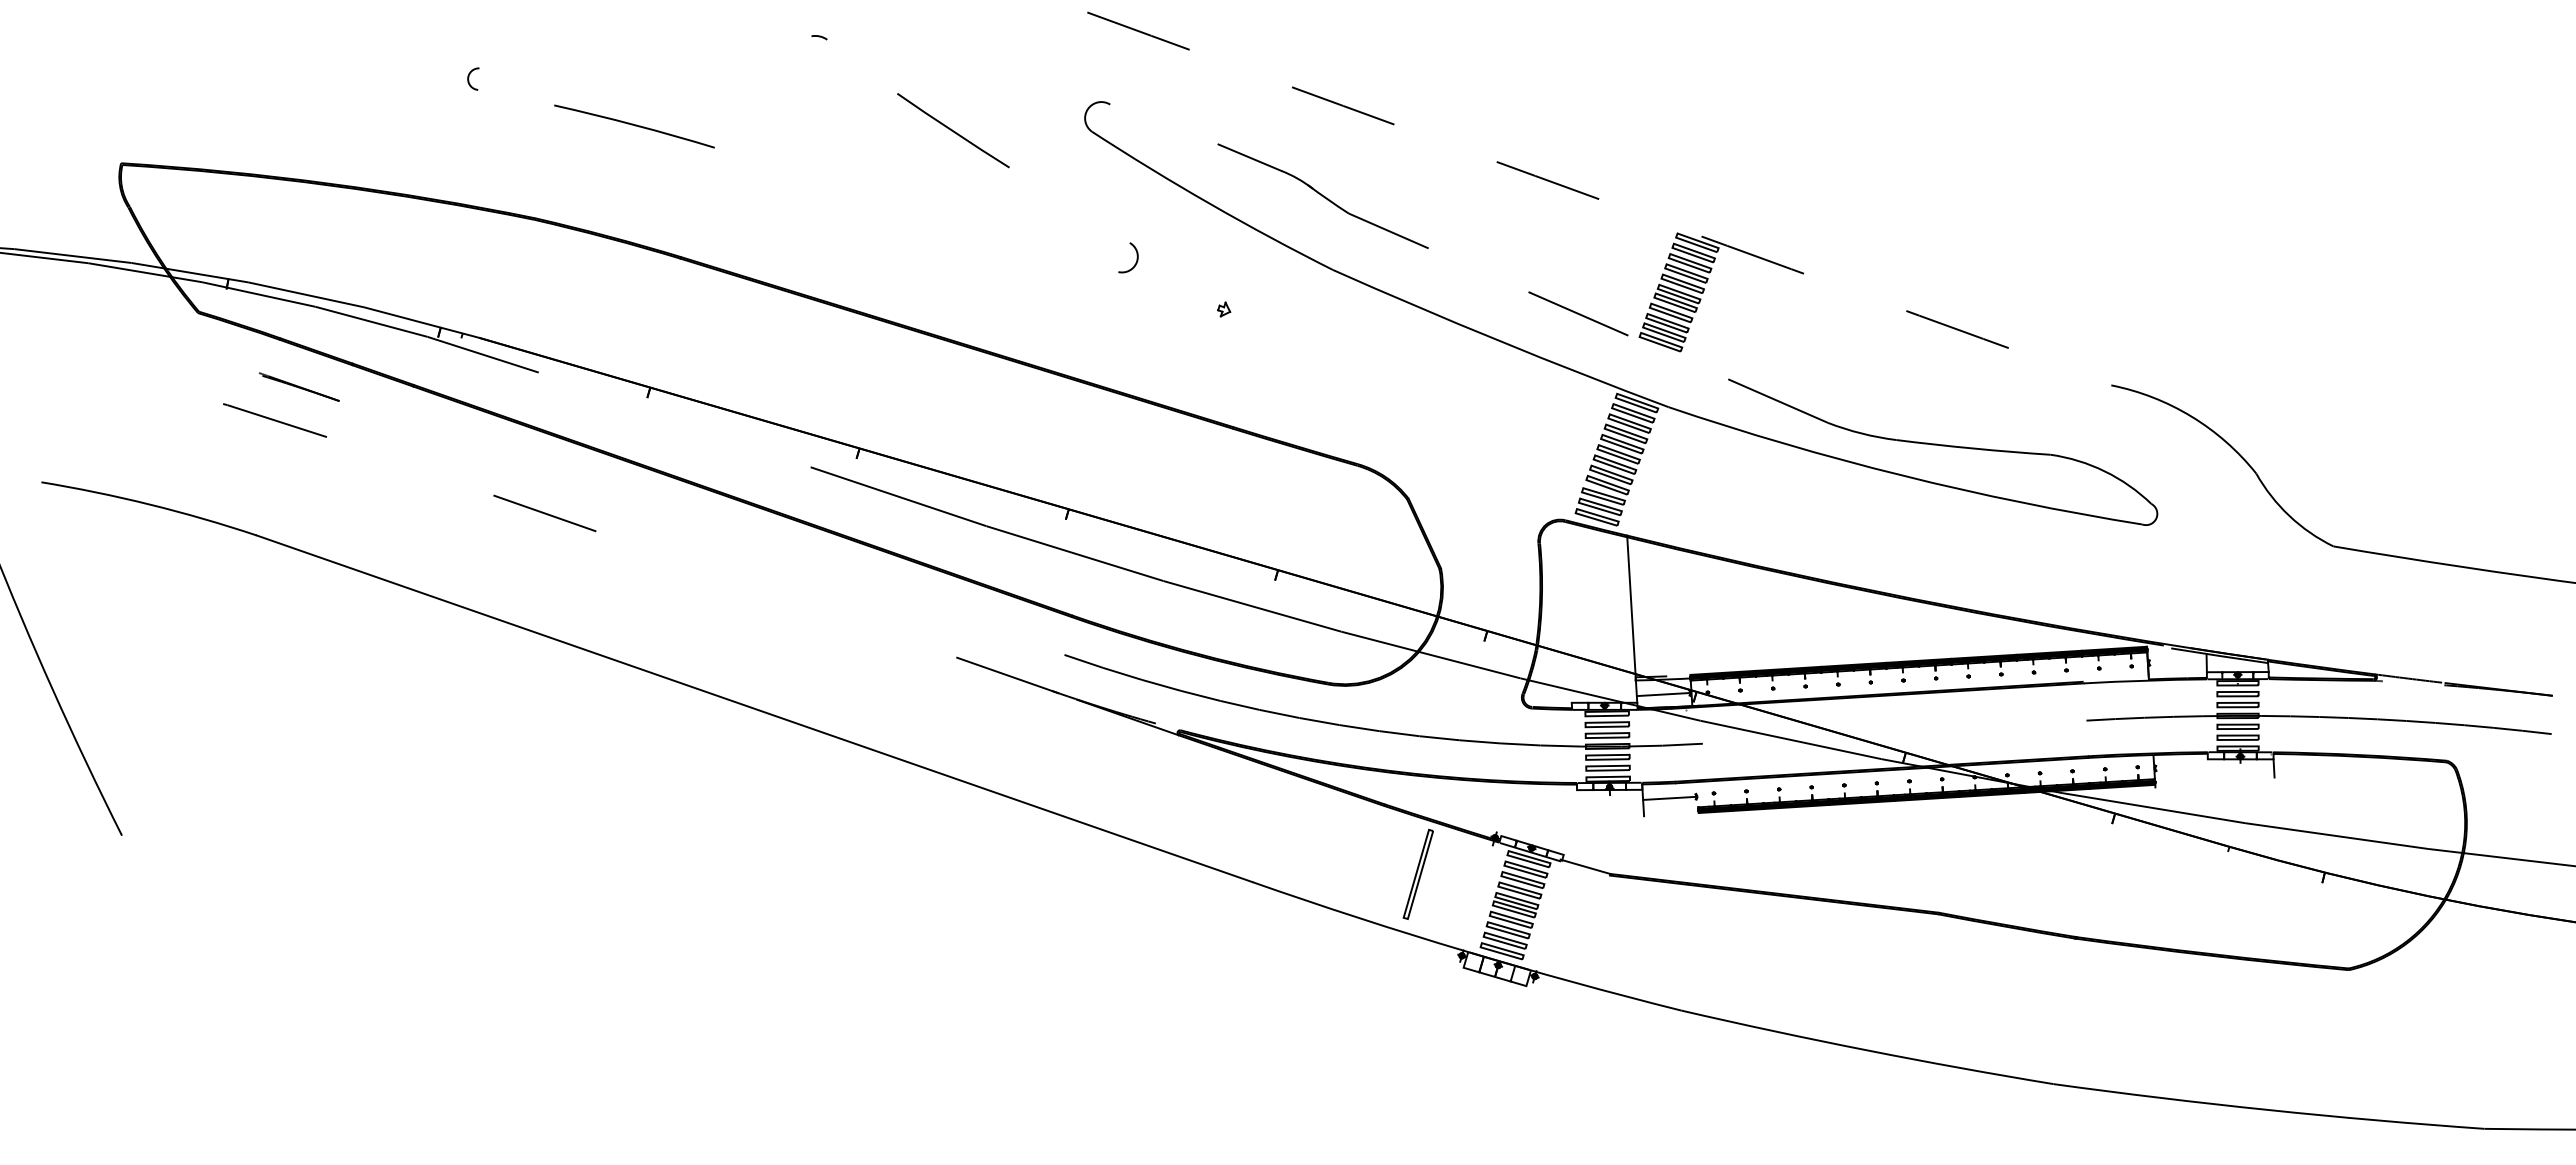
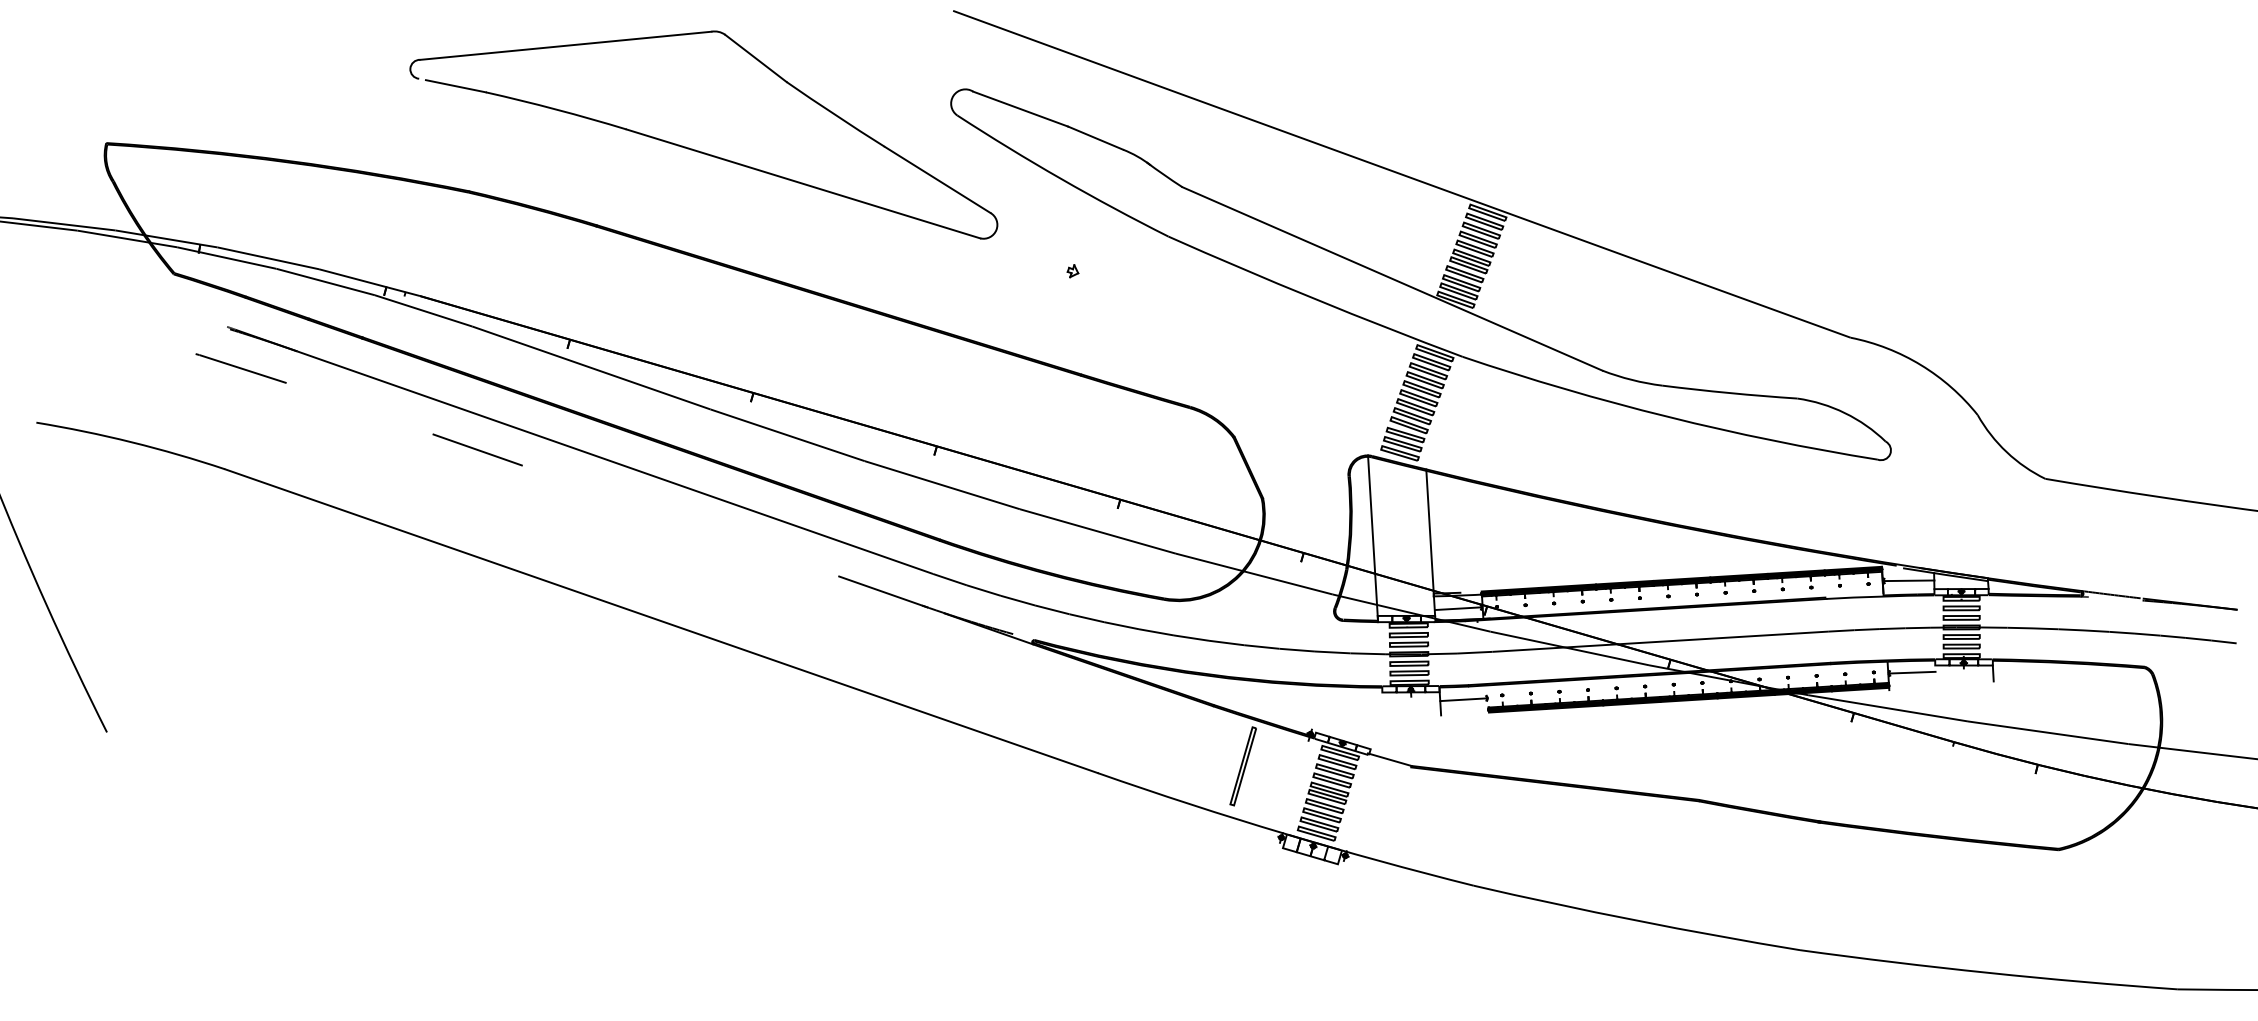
line: (645, 52) -> (565, 45), added
line: (862, 66) -> (756, 58), added
line: (519, 98) -> (455, 86), added
line: (1164, 124) -> (1020, 109), added
arc: (1599, 199) -> (1402, 174), dashed -> solid
line: (1069, 204) -> (937, 179), added
line: (916, 209) -> (803, 183), added
line: (1588, 318) -> (1392, 279), dashed -> solid
line: (674, 419) -> (591, 367), added
line: (701, 527) -> (614, 462), added
line: (1566, 614) -> (1373, 538), added
line: (2177, 662) -> (1908, 580), added
line: (1894, 731) -> (1660, 641), added
line: (2181, 767) -> (1912, 672), added

